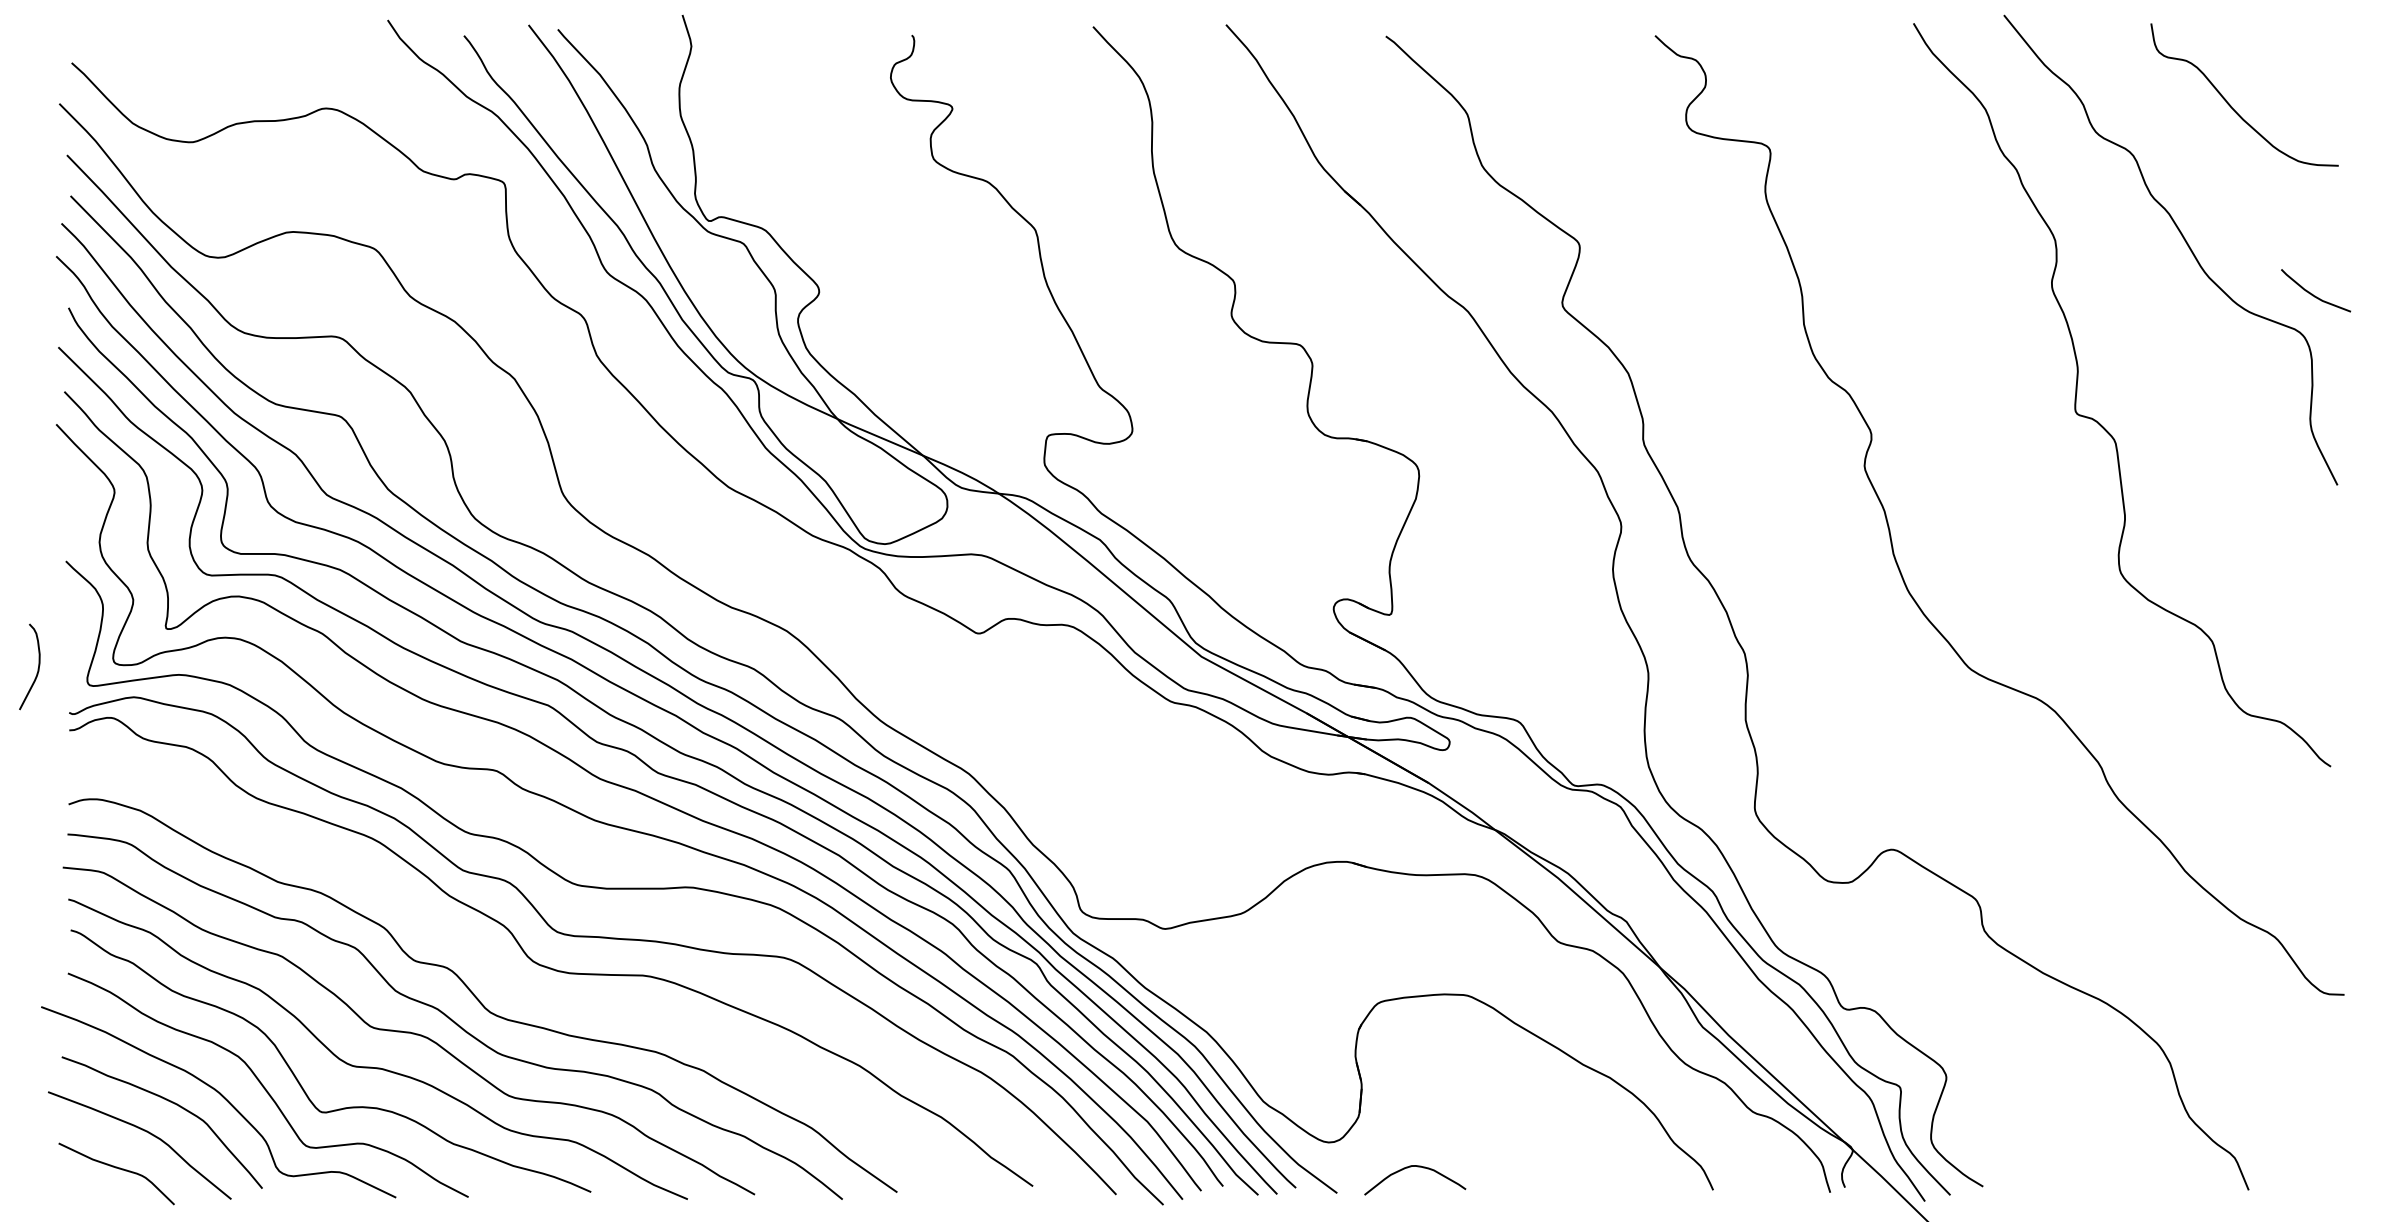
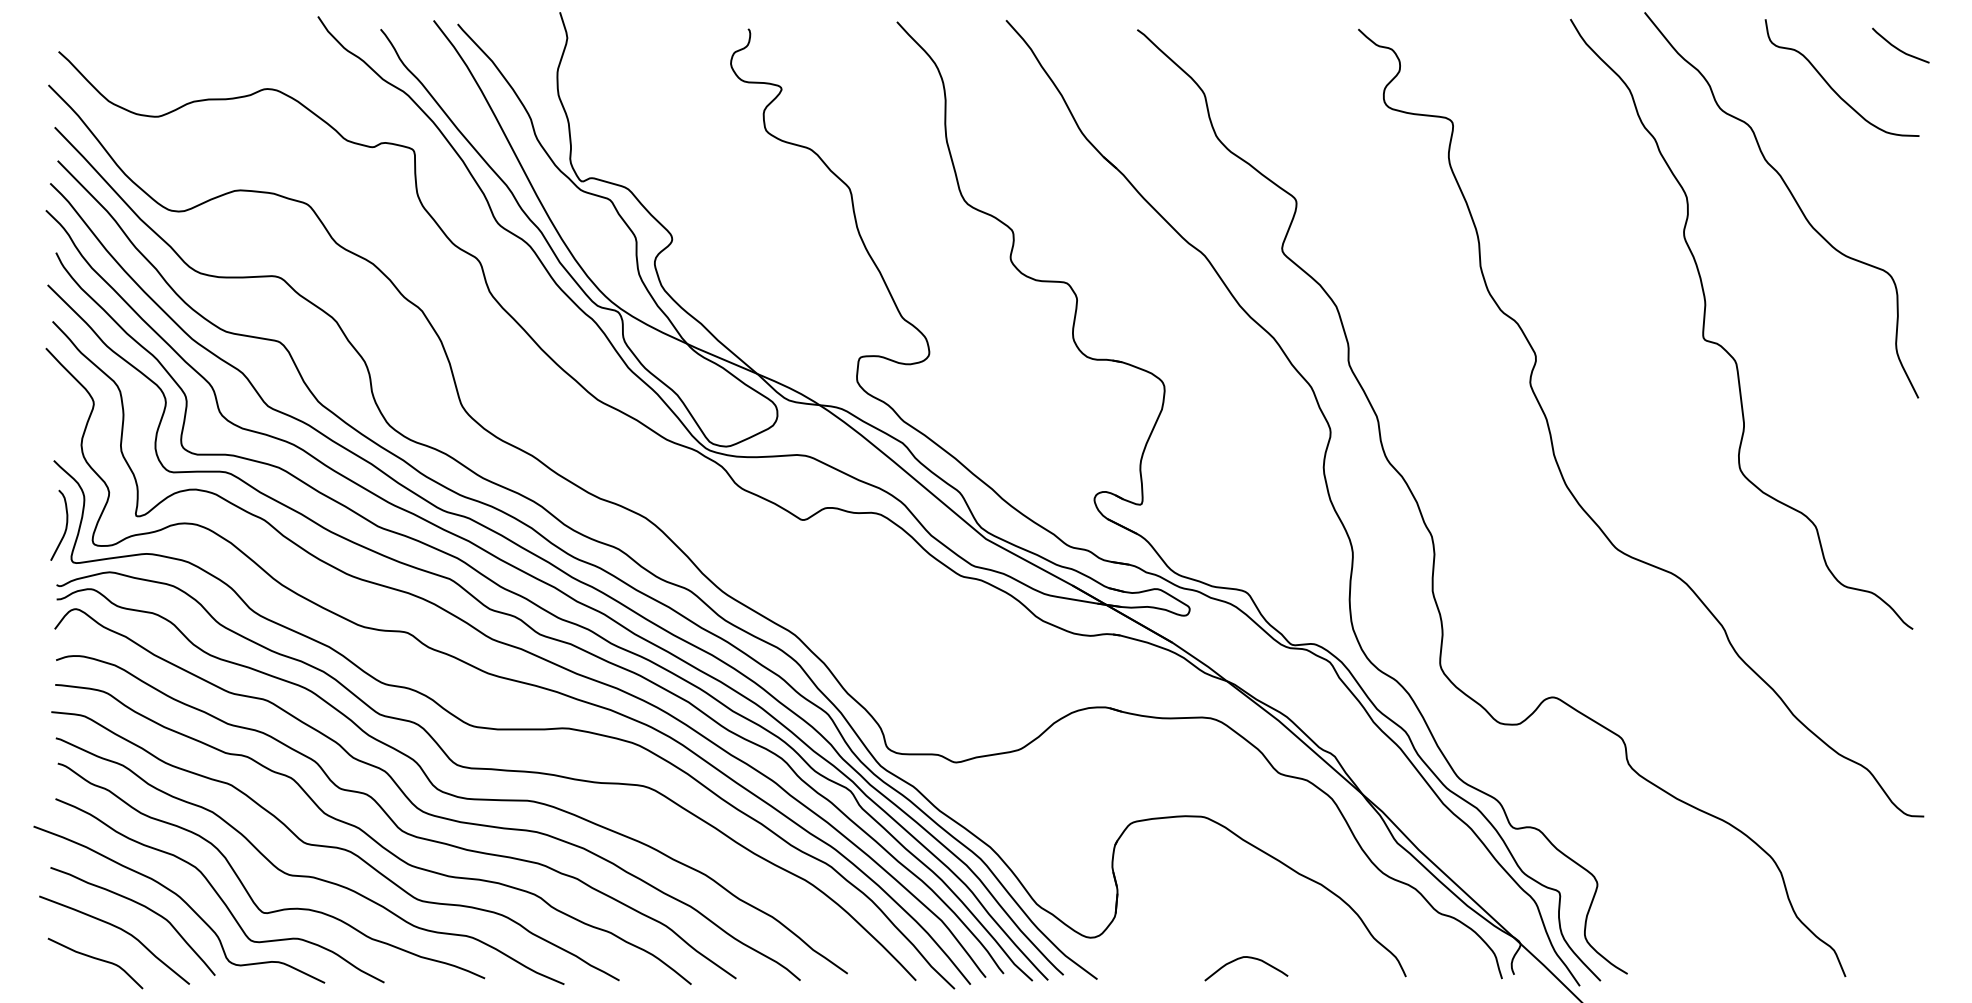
curve: (2311, 293) -> (1897, 47), moved
curve: (37, 667) -> (65, 525), moved
curve: (508, 982) -> (417, 806), added
curve: (1417, 1167) -> (1248, 958), moved

